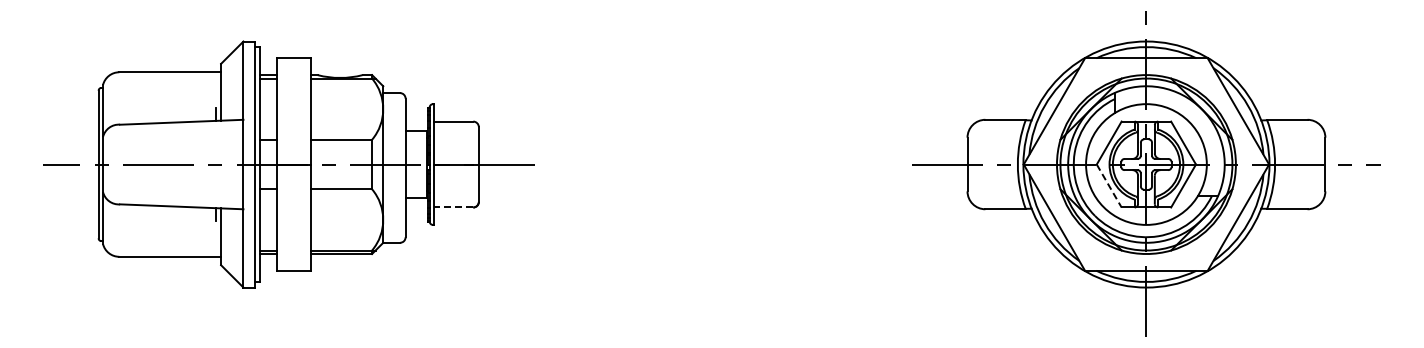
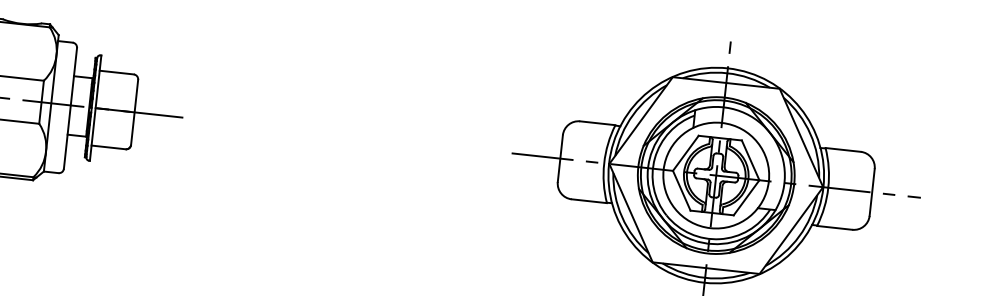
line: (1109, 186) -> (681, 191), dashed -> solid
line: (453, 207) -> (108, 147), dashed -> solid

